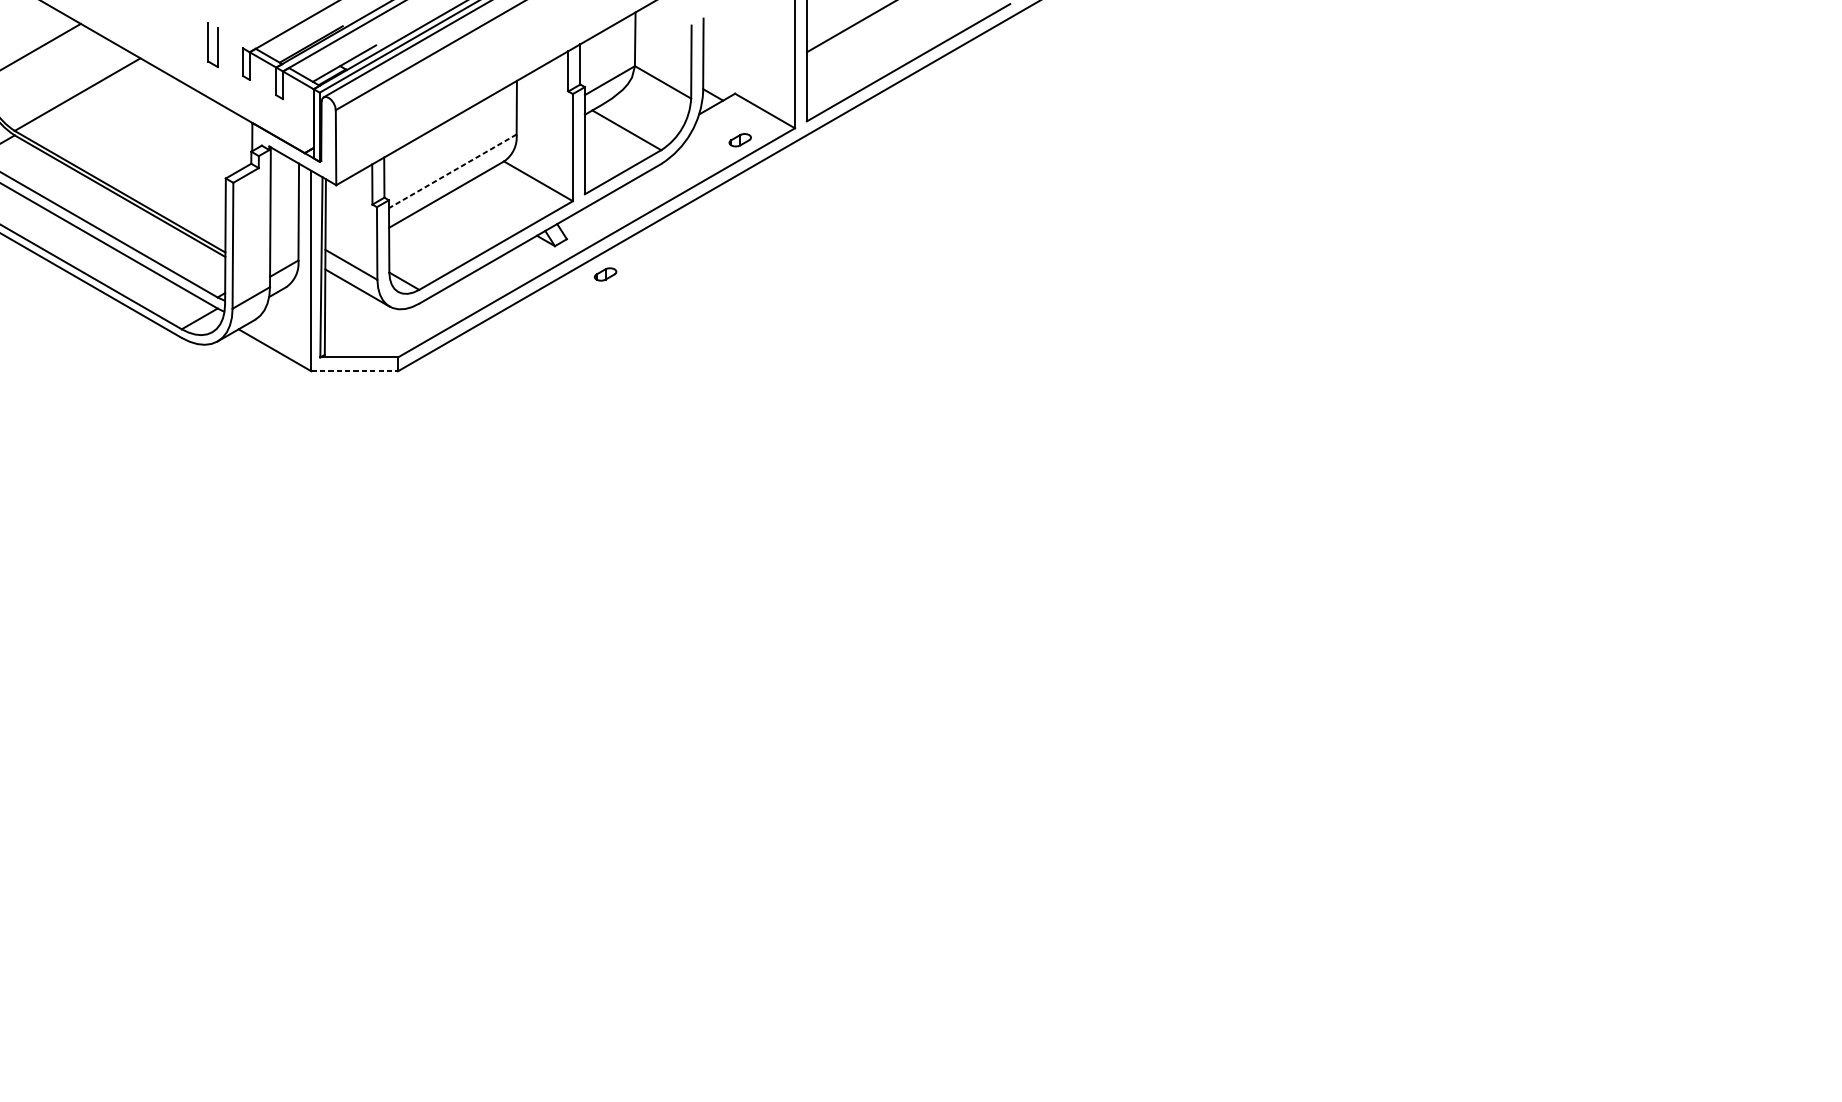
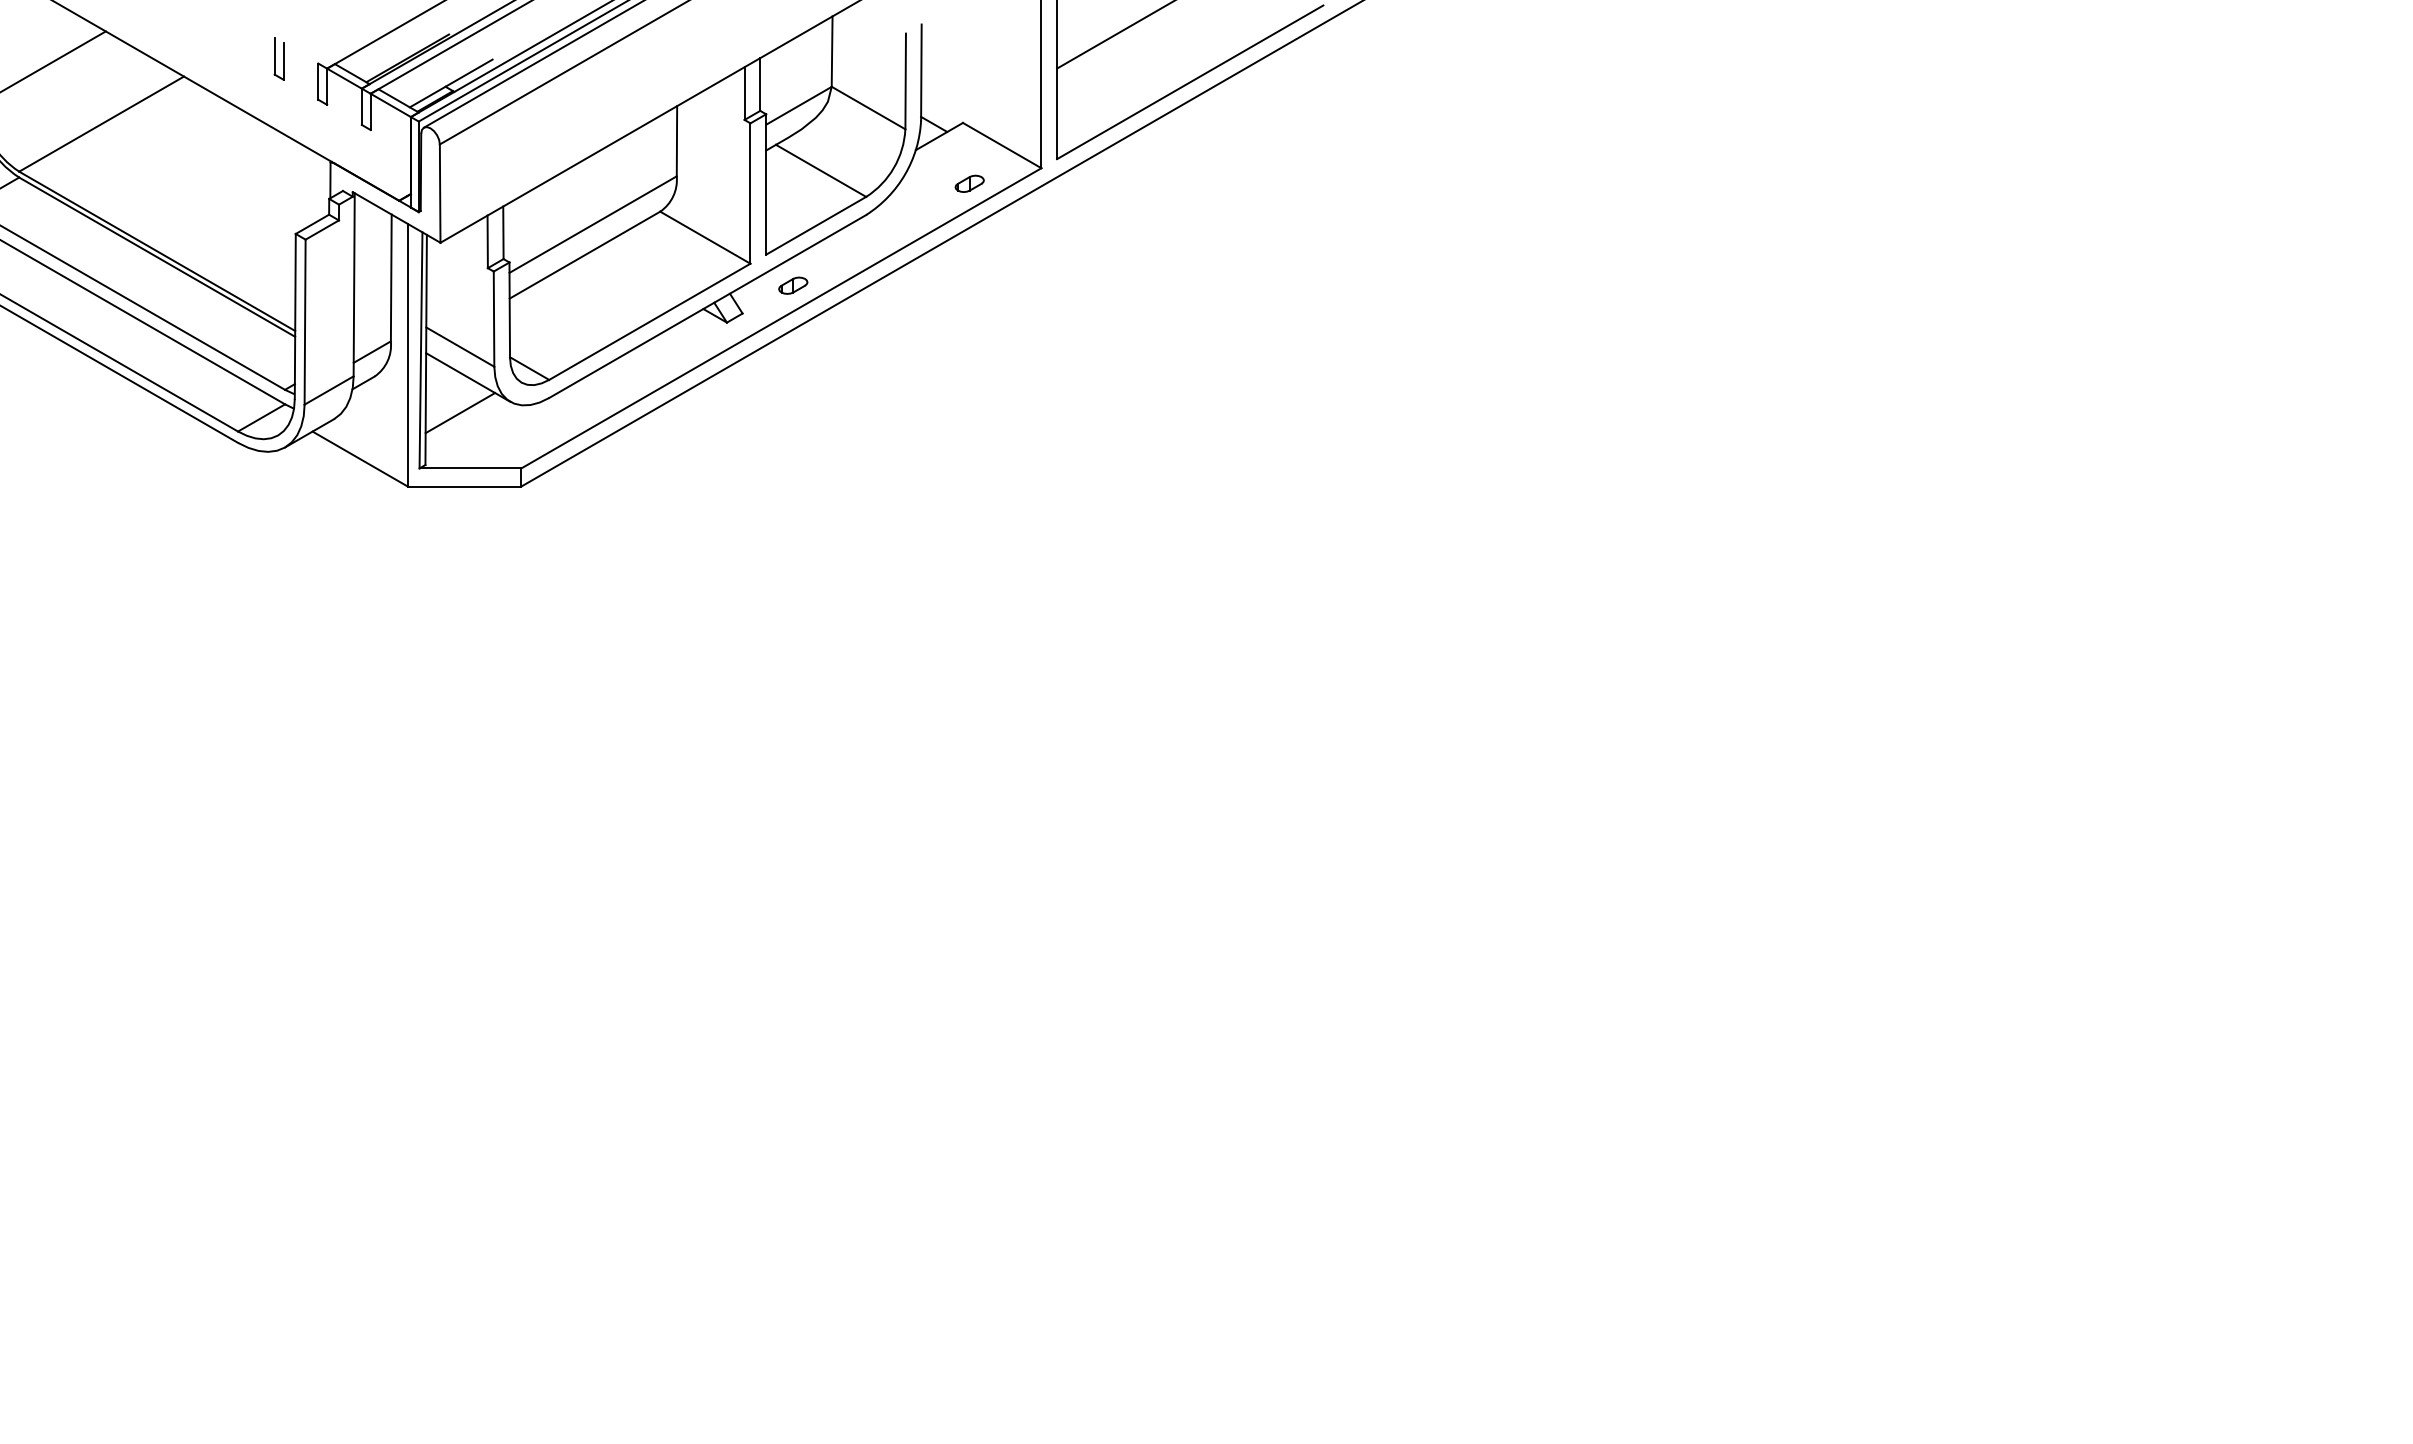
part: (212, 44) -> (278, 58), size x0.71
line: (453, 171) -> (593, 224), dashed -> solid
part: (605, 274) -> (793, 285), moved
line: (351, 315) -> (460, 413), added
line: (354, 371) -> (464, 486), dashed -> solid

